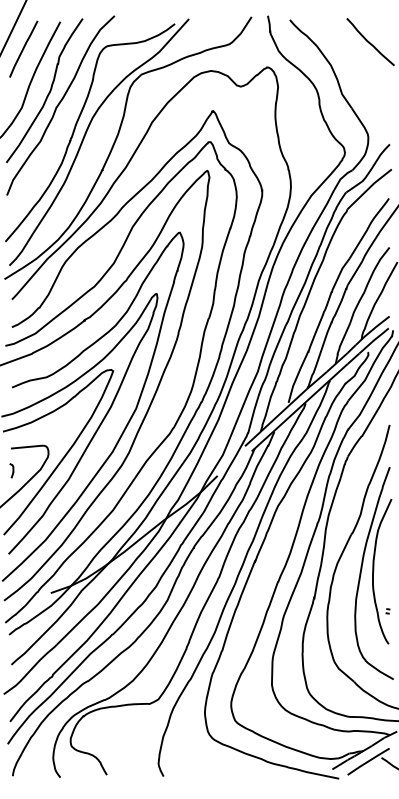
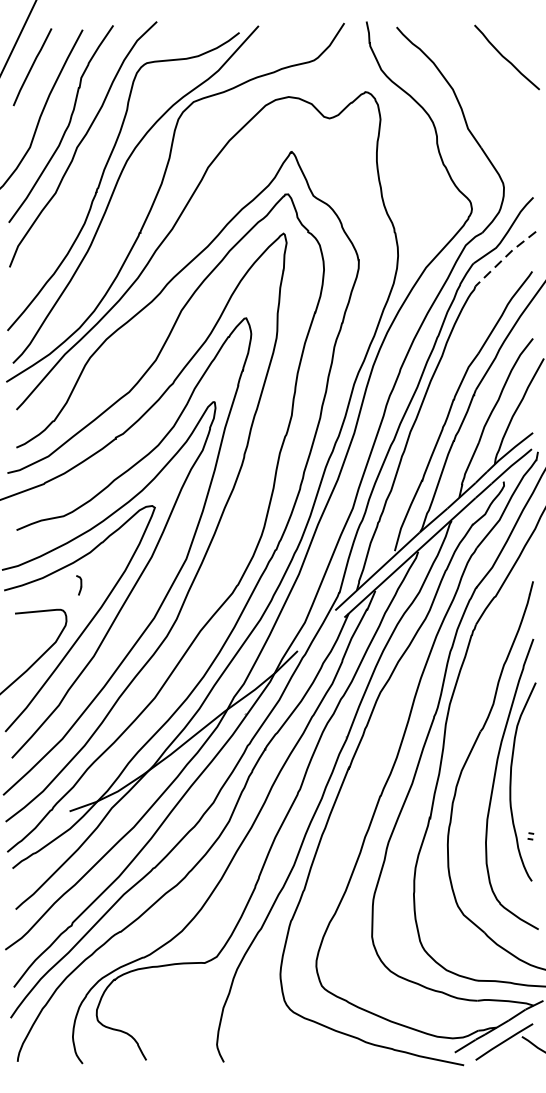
line: (368, 188) -> (504, 257), solid -> dashed
part: (11, 470) -> (78, 584), moved

